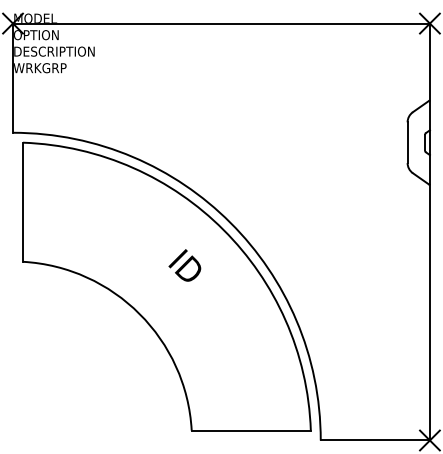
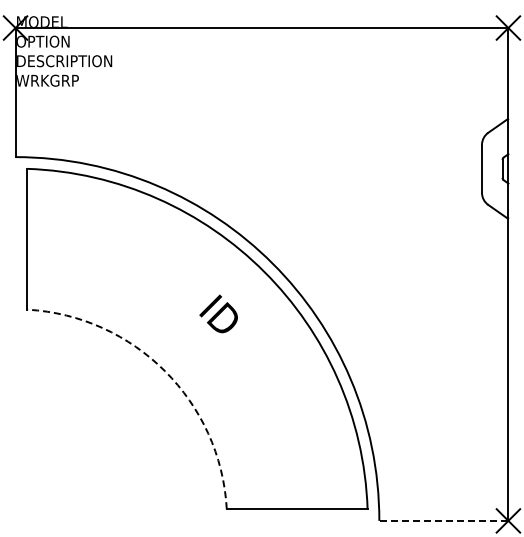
arc: (139, 314) -> (165, 371), solid -> dashed
line: (375, 440) -> (443, 520), solid -> dashed

